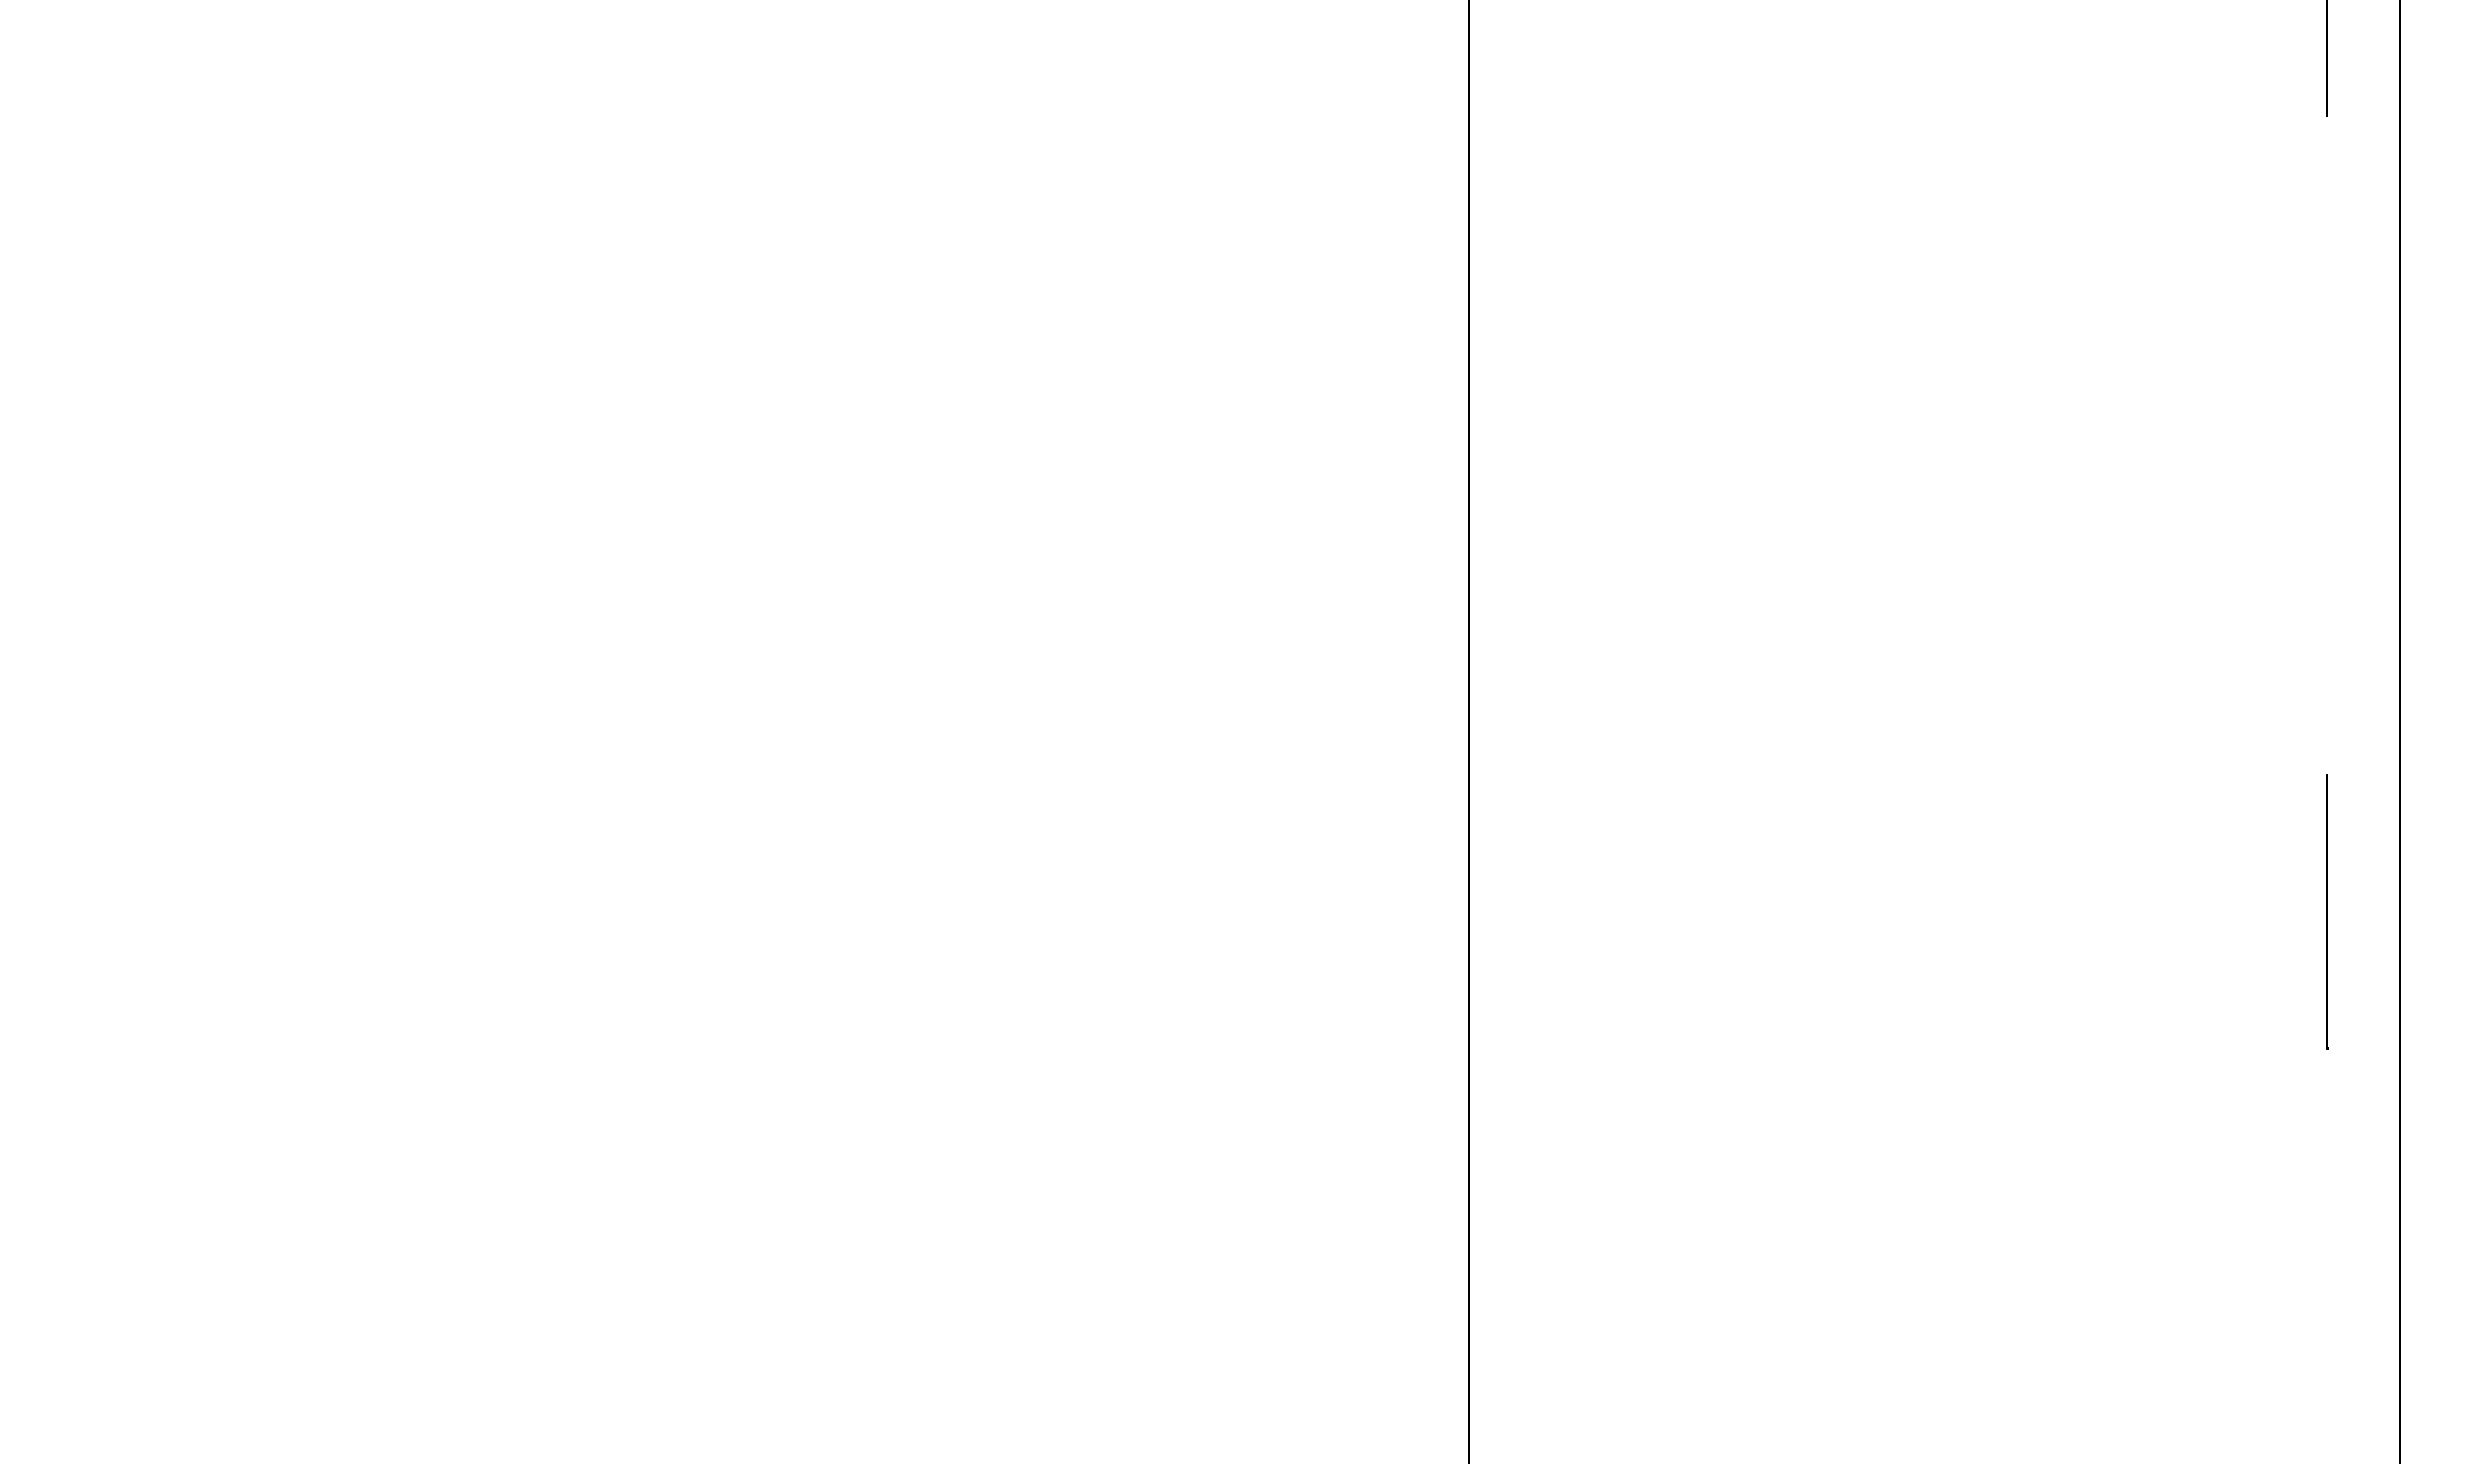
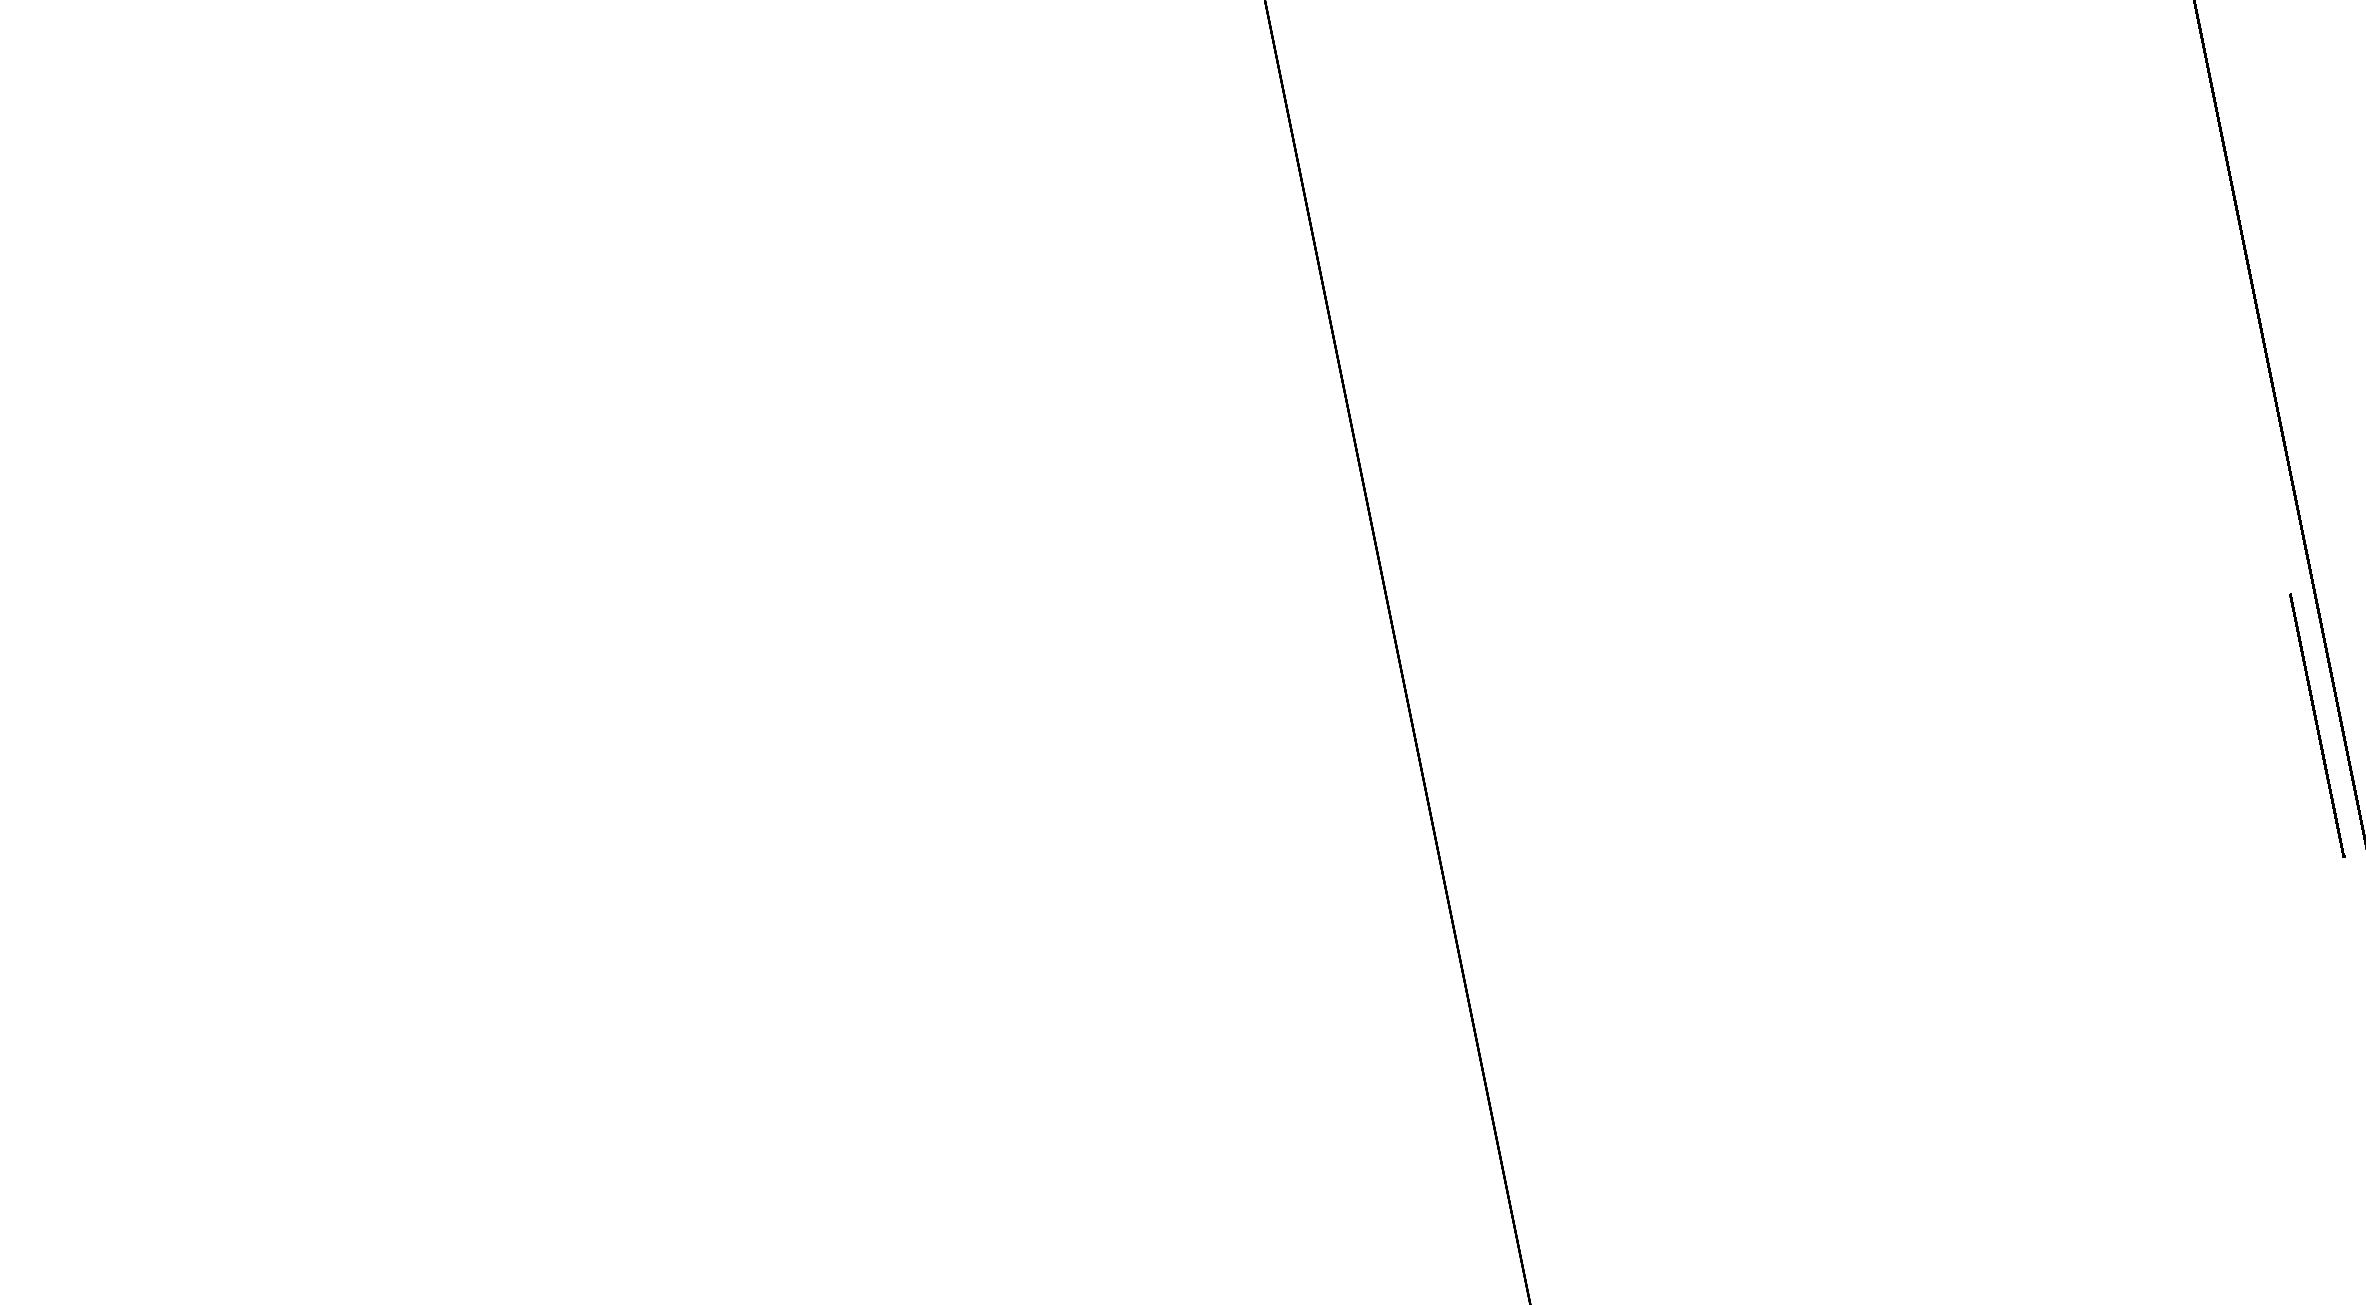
line: (2327, 911) -> (2318, 725), moved

